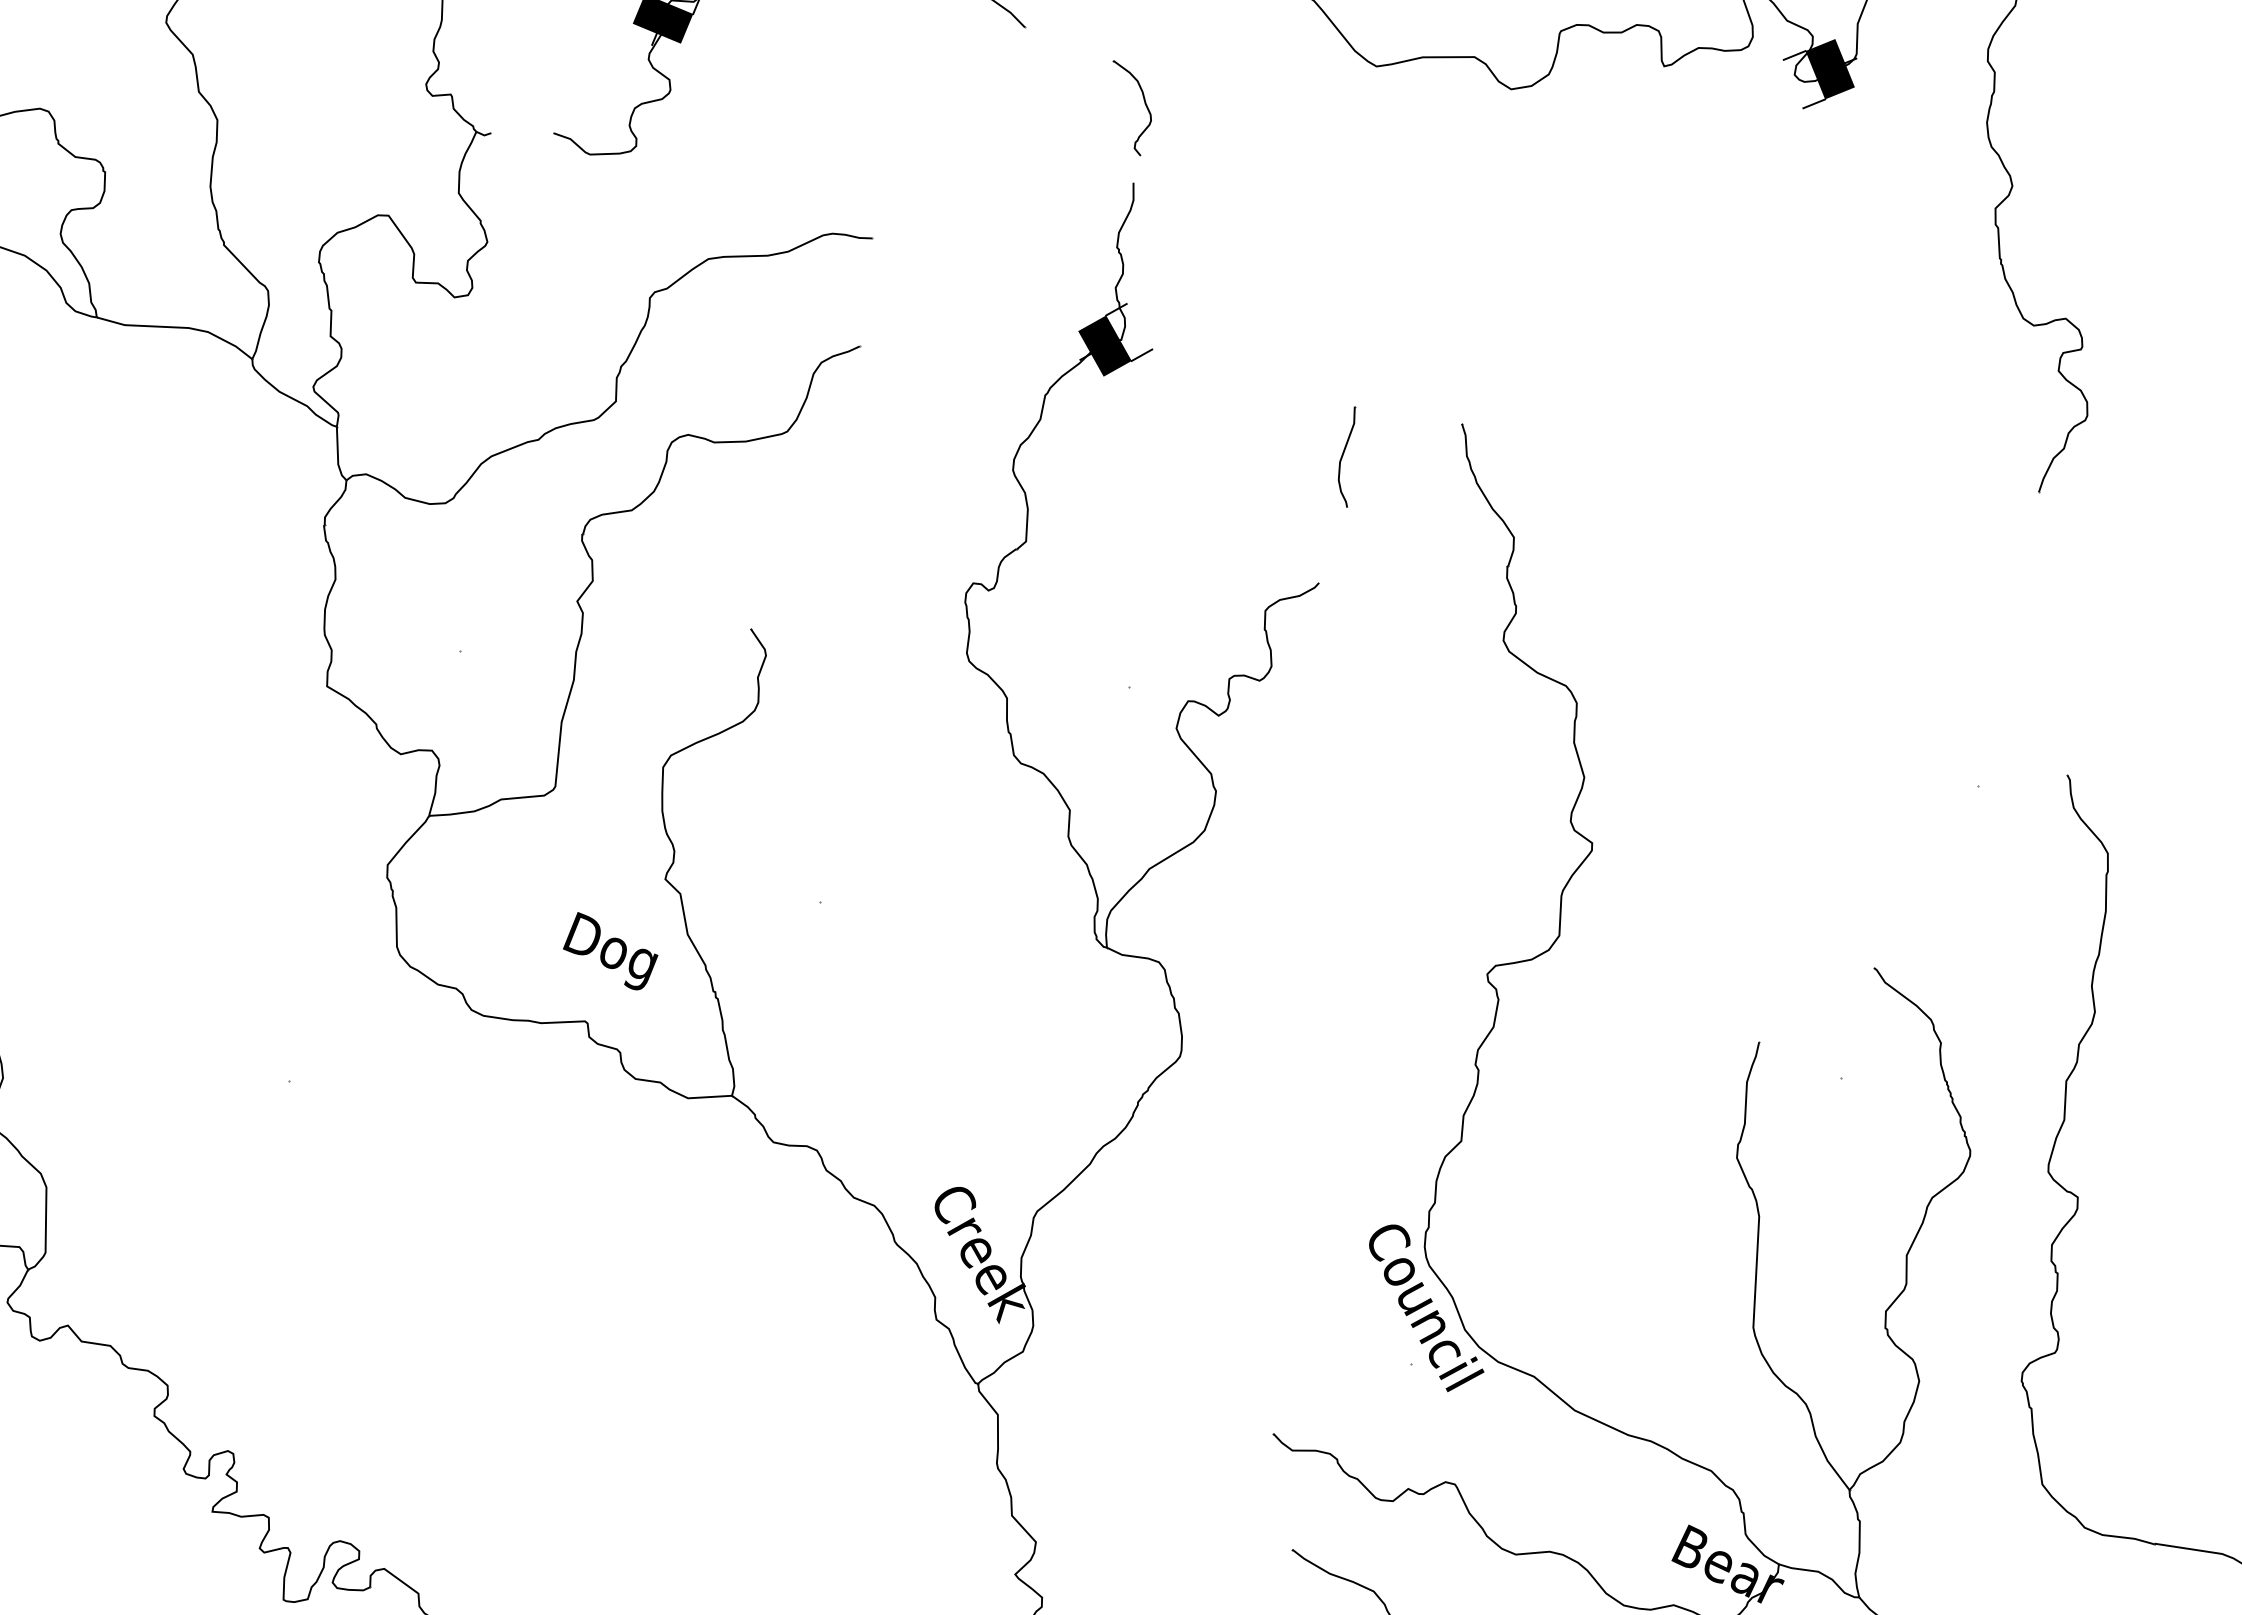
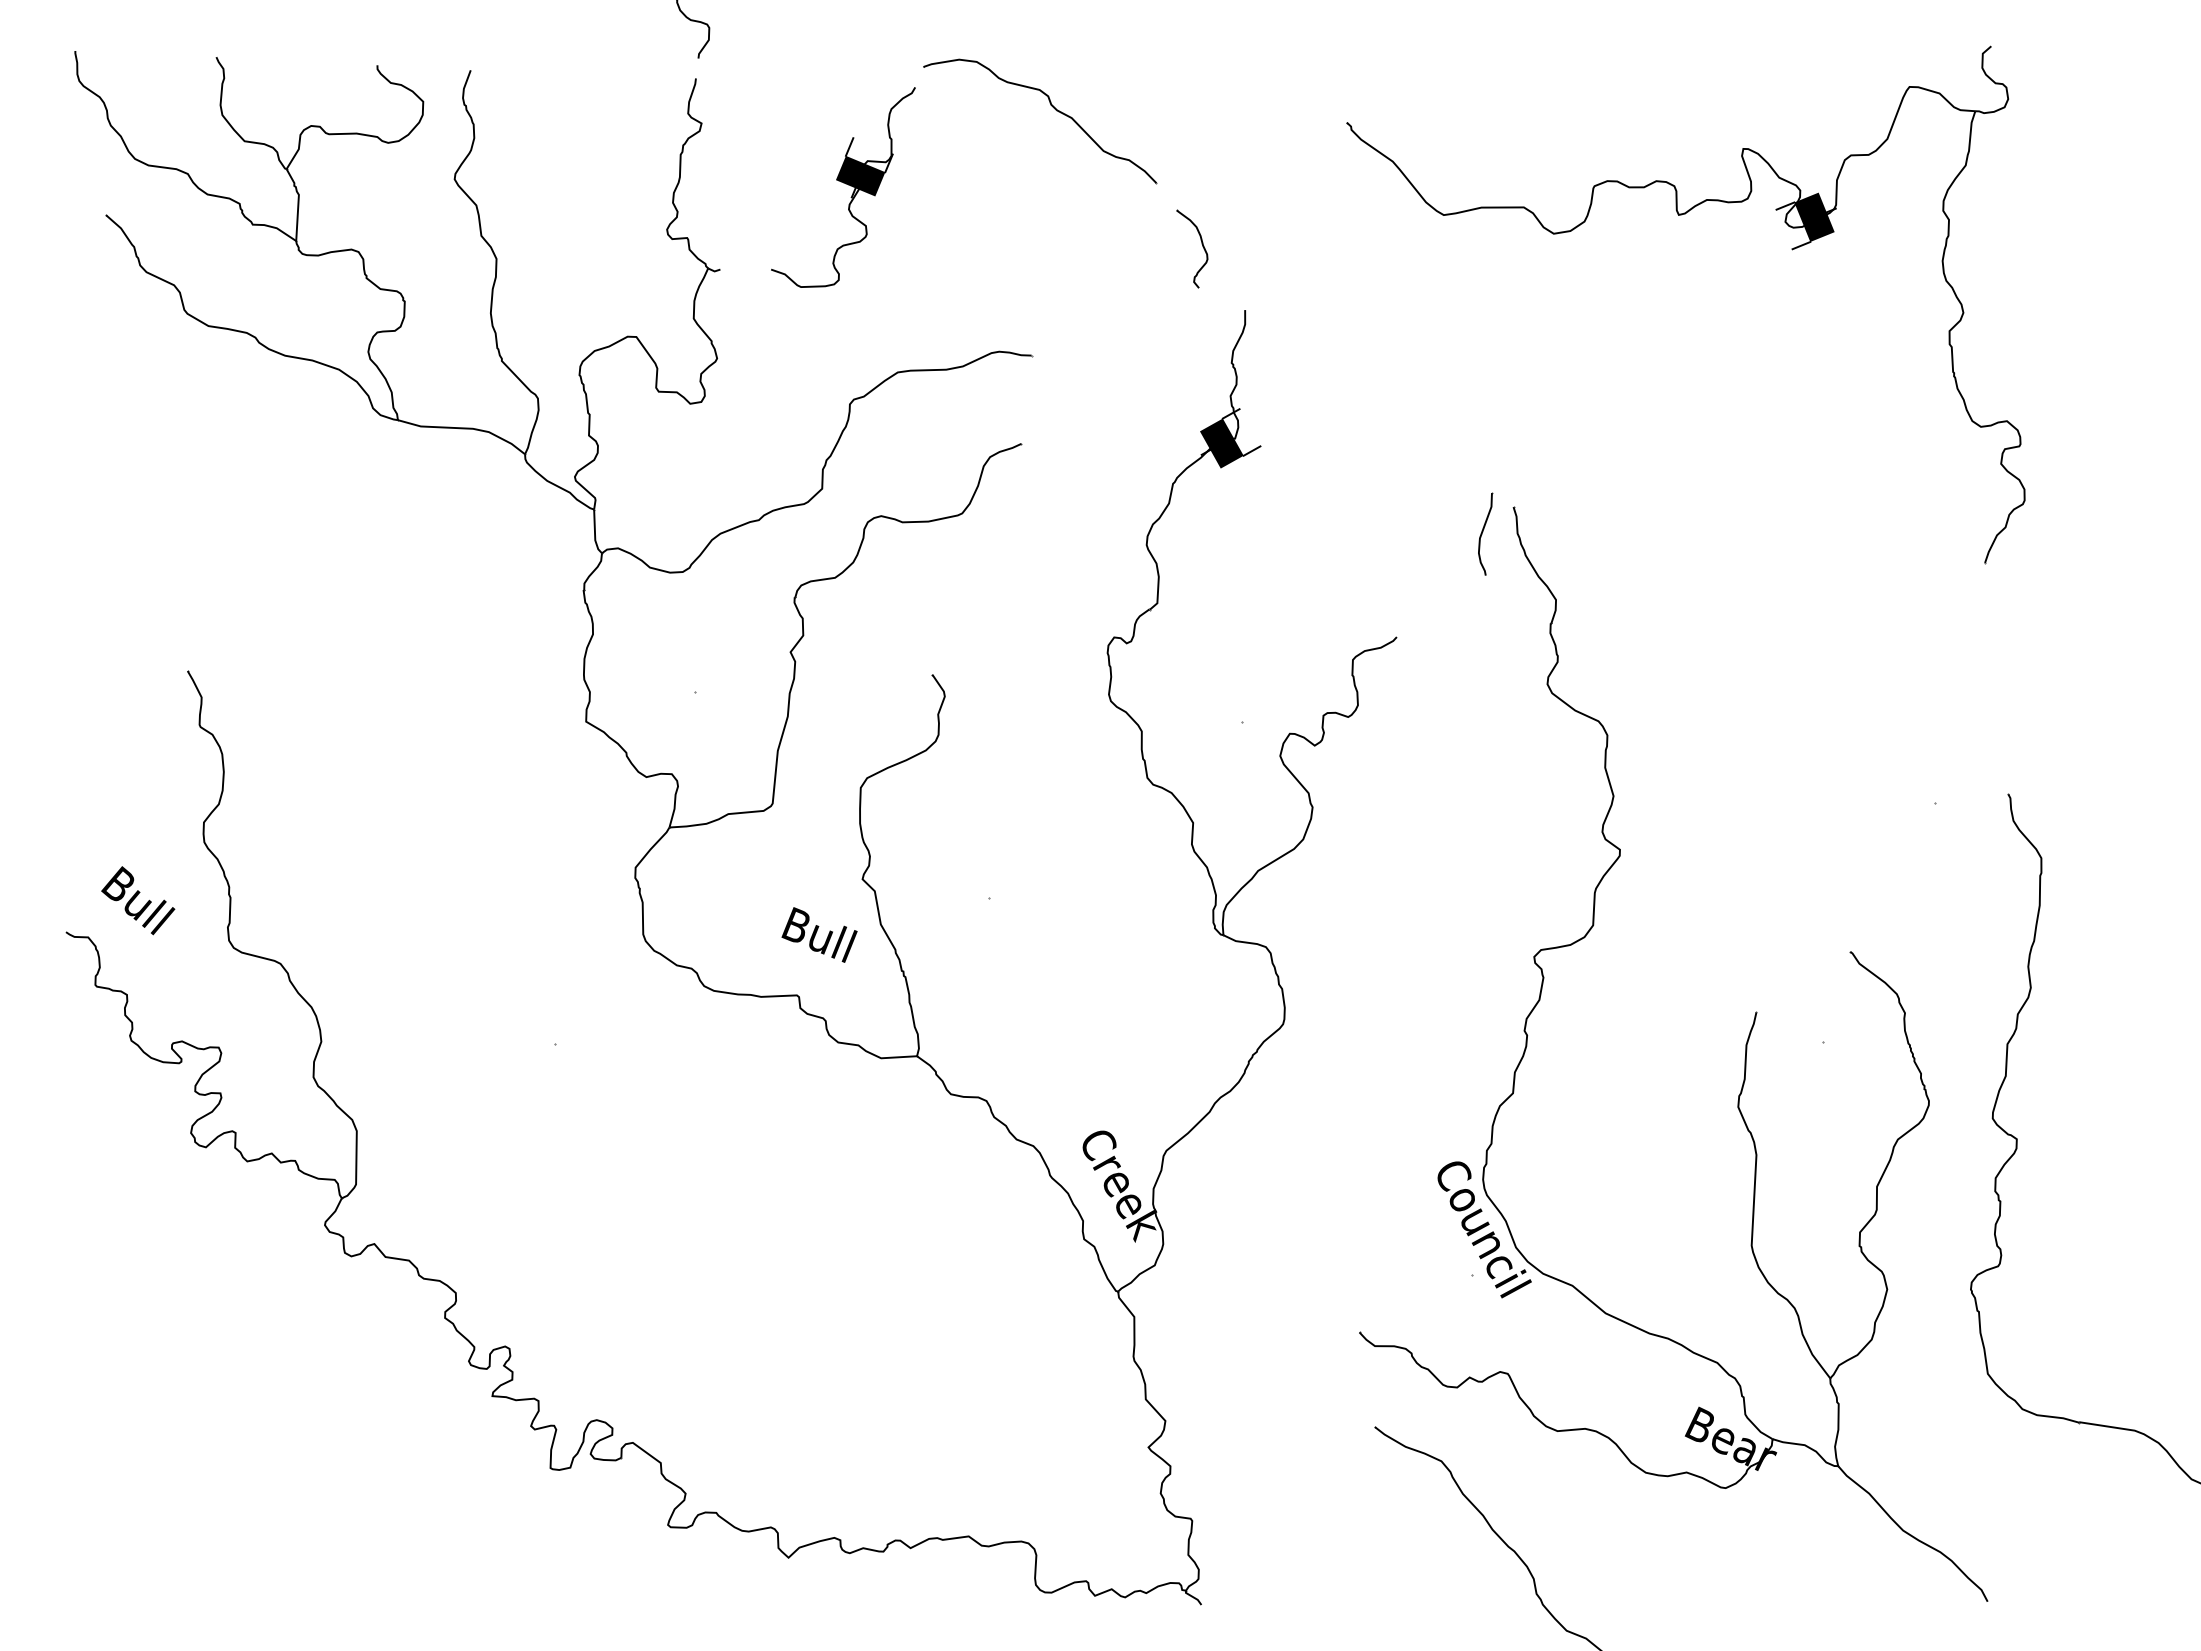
part: (1143, 102) -> (1201, 244), moved
part: (1346, 456) -> (1485, 533), moved
text: (610, 950) -> (817, 937), Dog -> Bull

